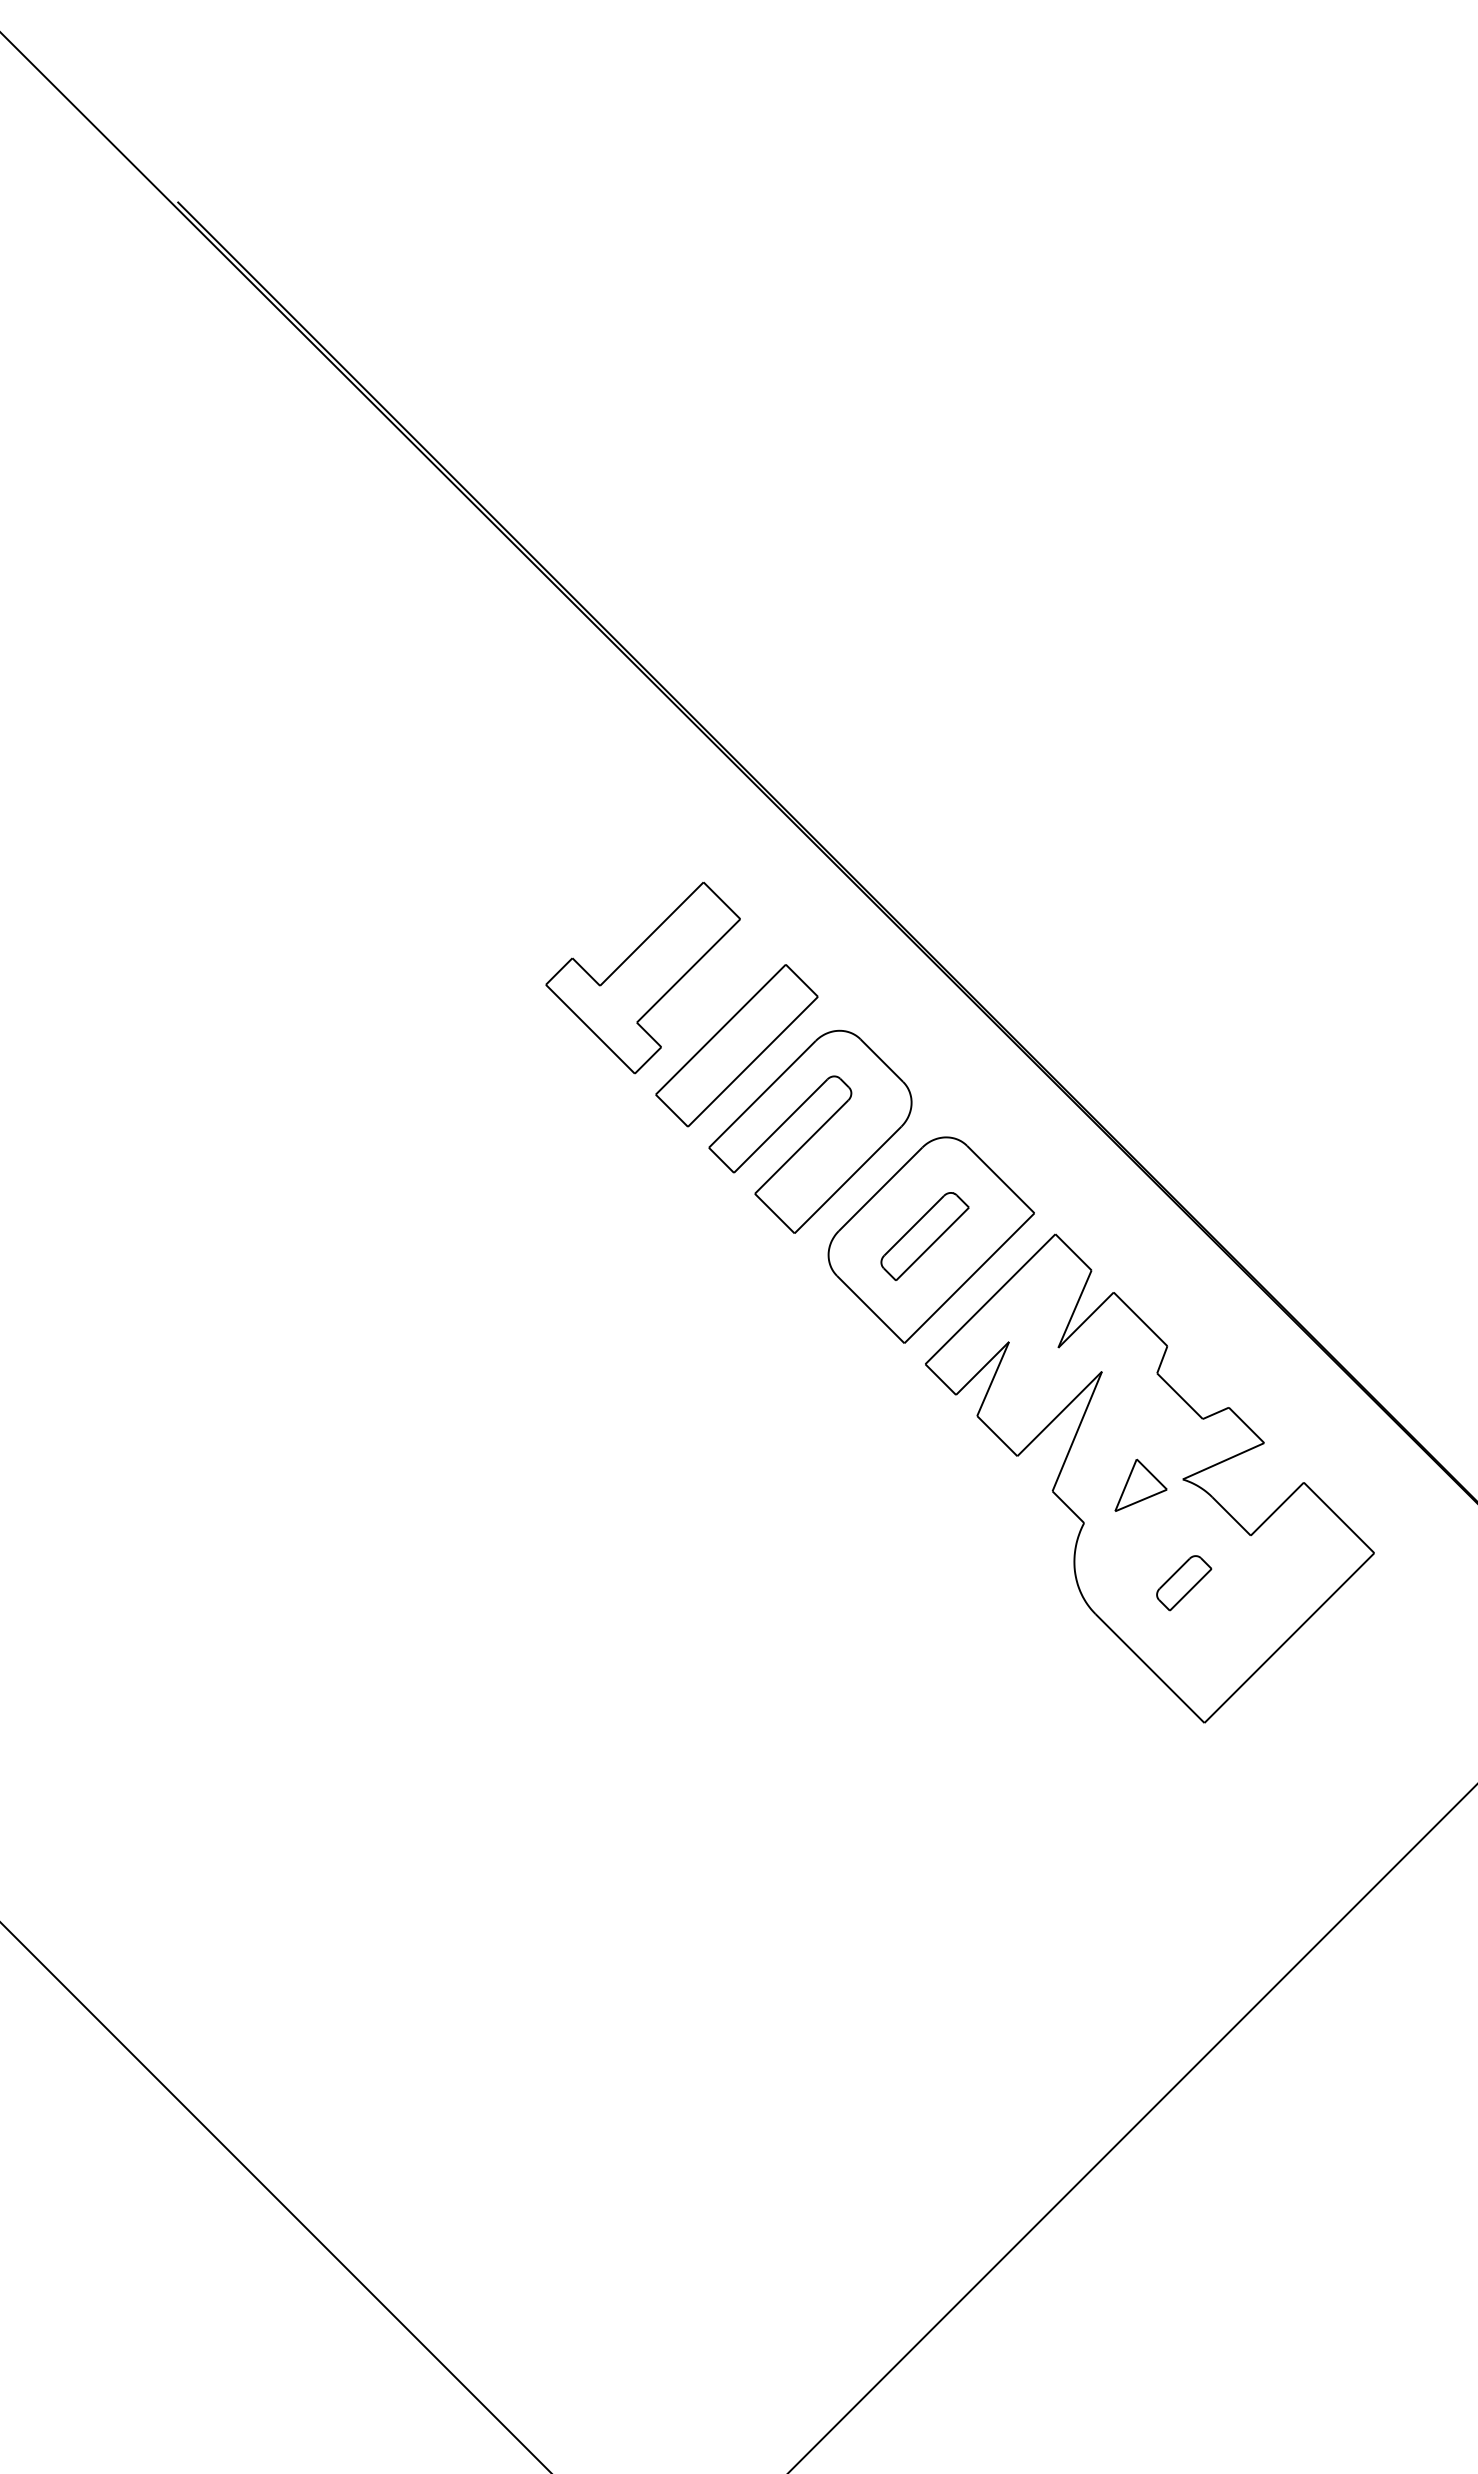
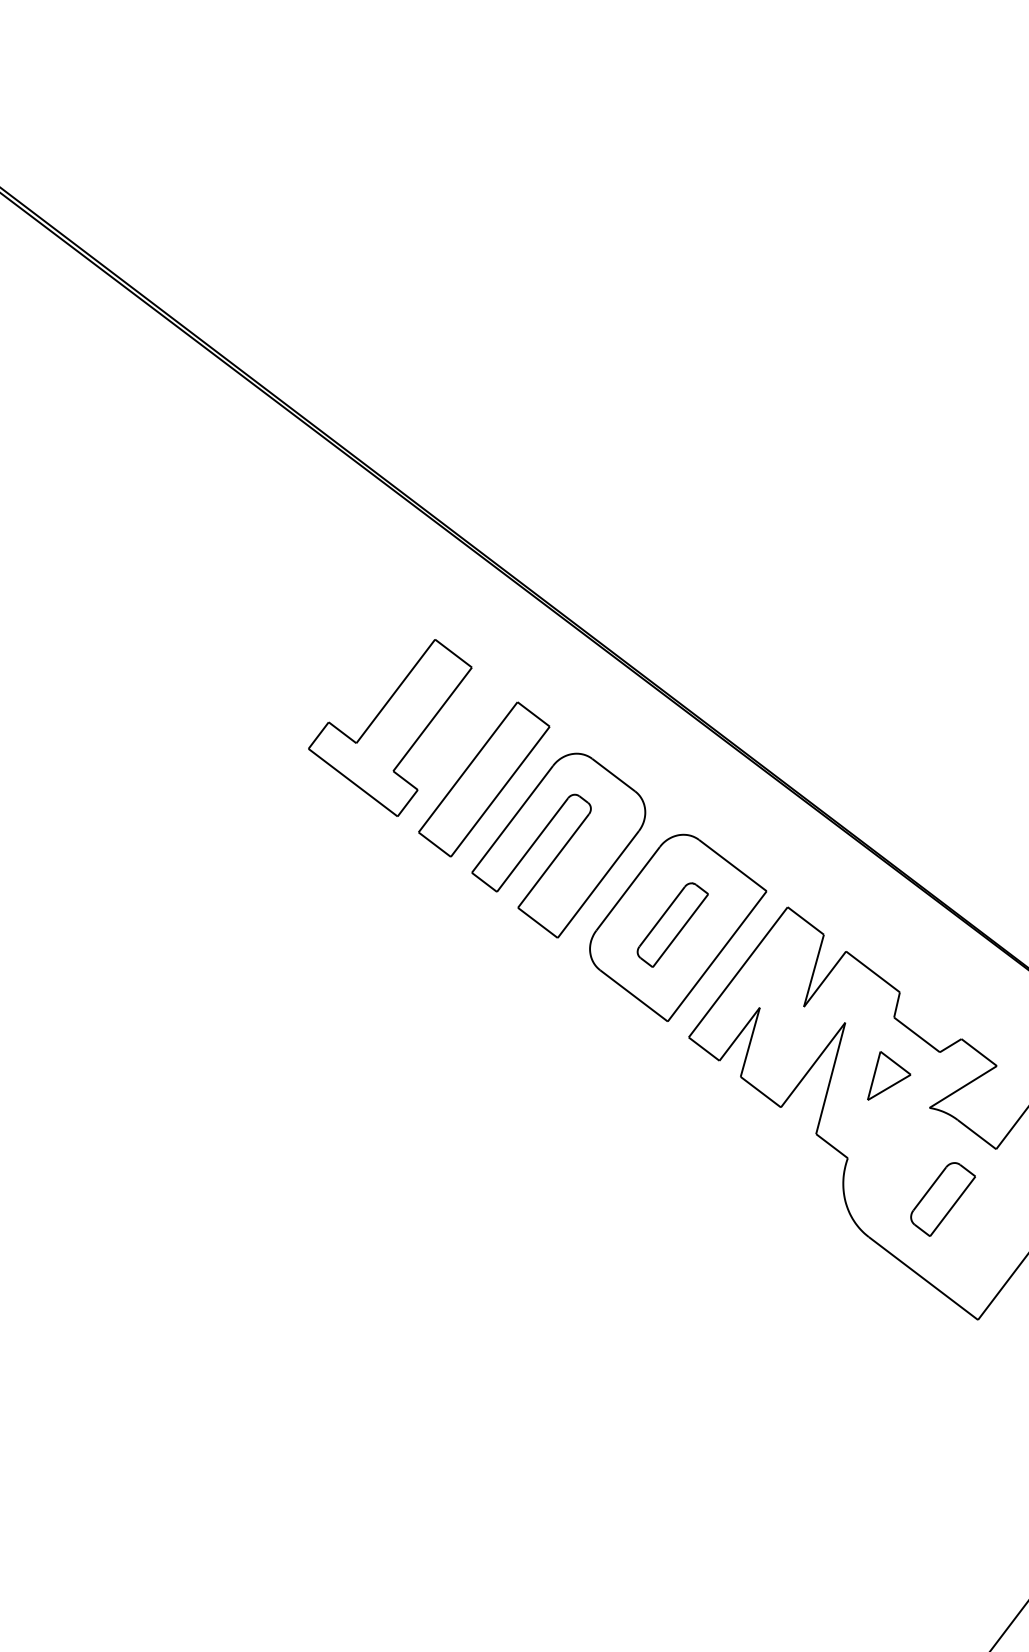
part: (1140, 1484) -> (886, 1073), moved
part: (1183, 1582) -> (942, 1198), size x1.43

